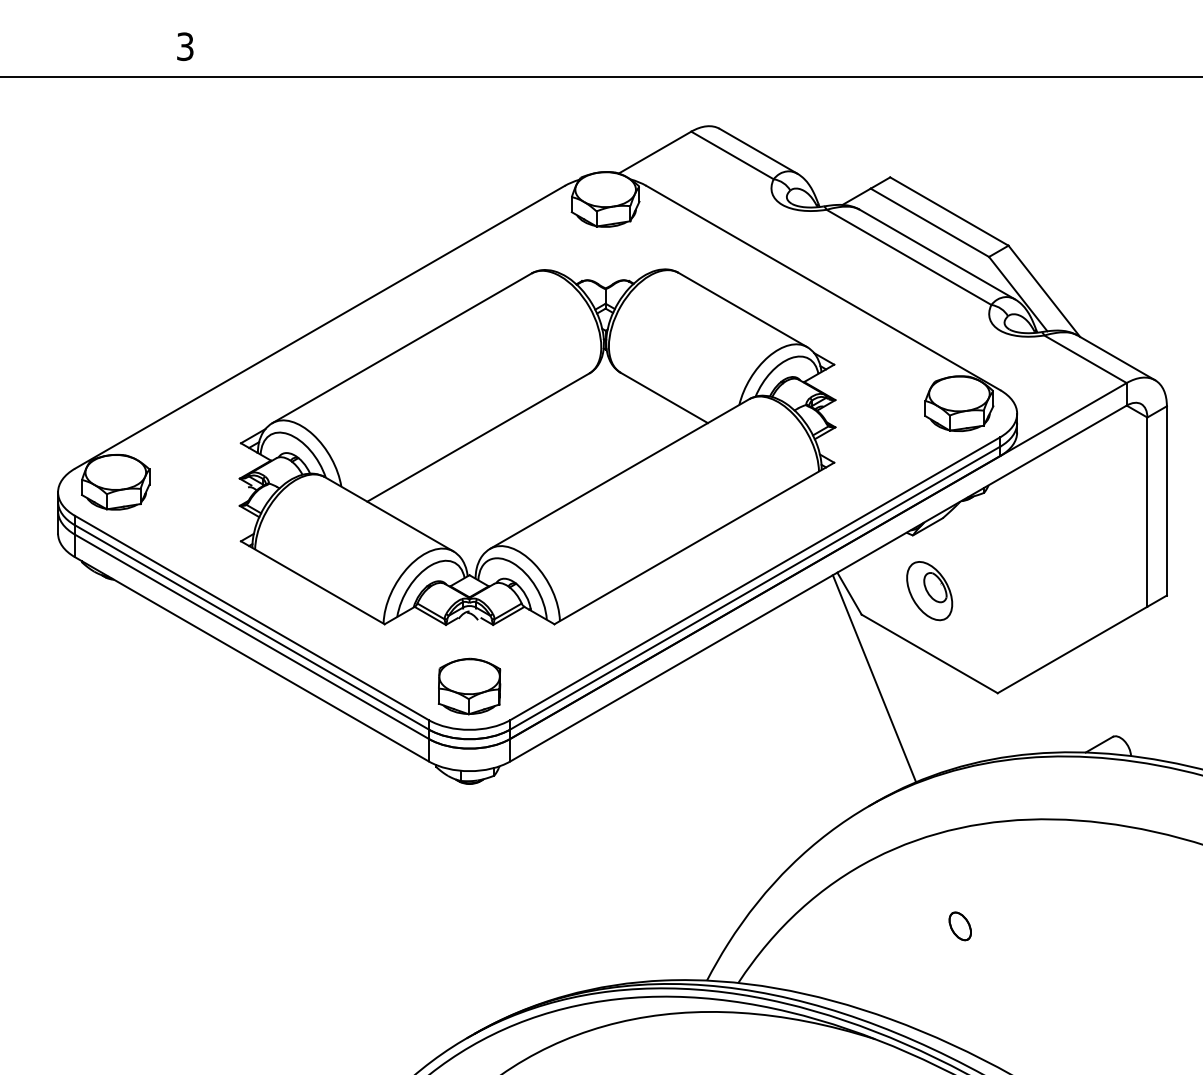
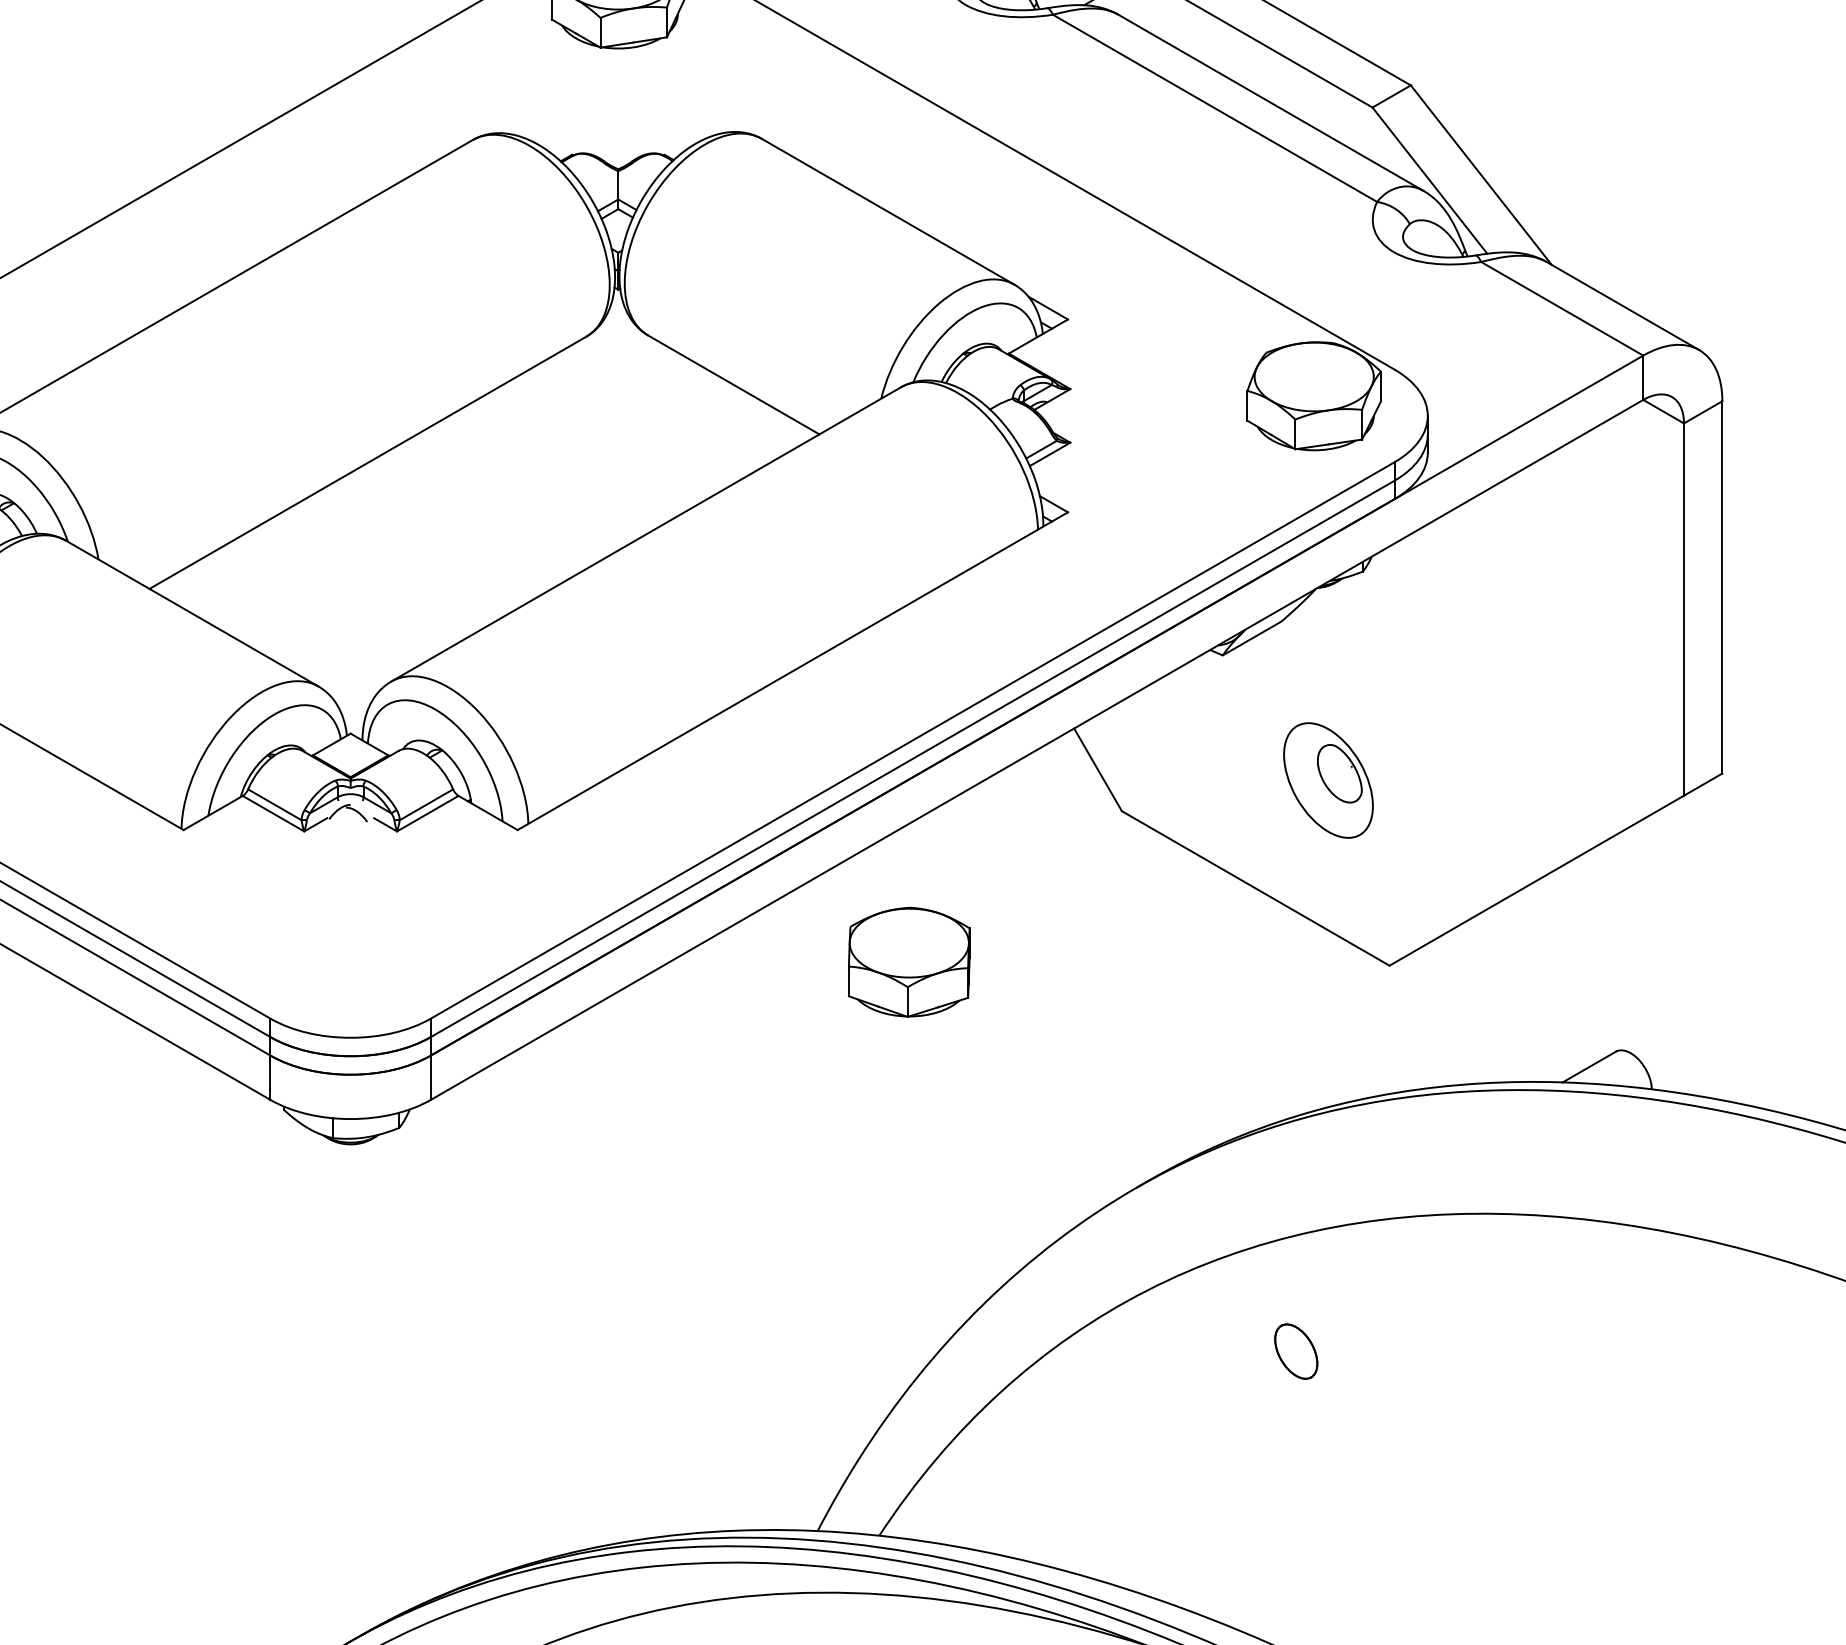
part: (929, 591) -> (1328, 781), moved
line: (874, 678) -> (1147, 936), removed
part: (469, 686) -> (909, 962), moved
part: (959, 926) -> (1294, 1351), moved

